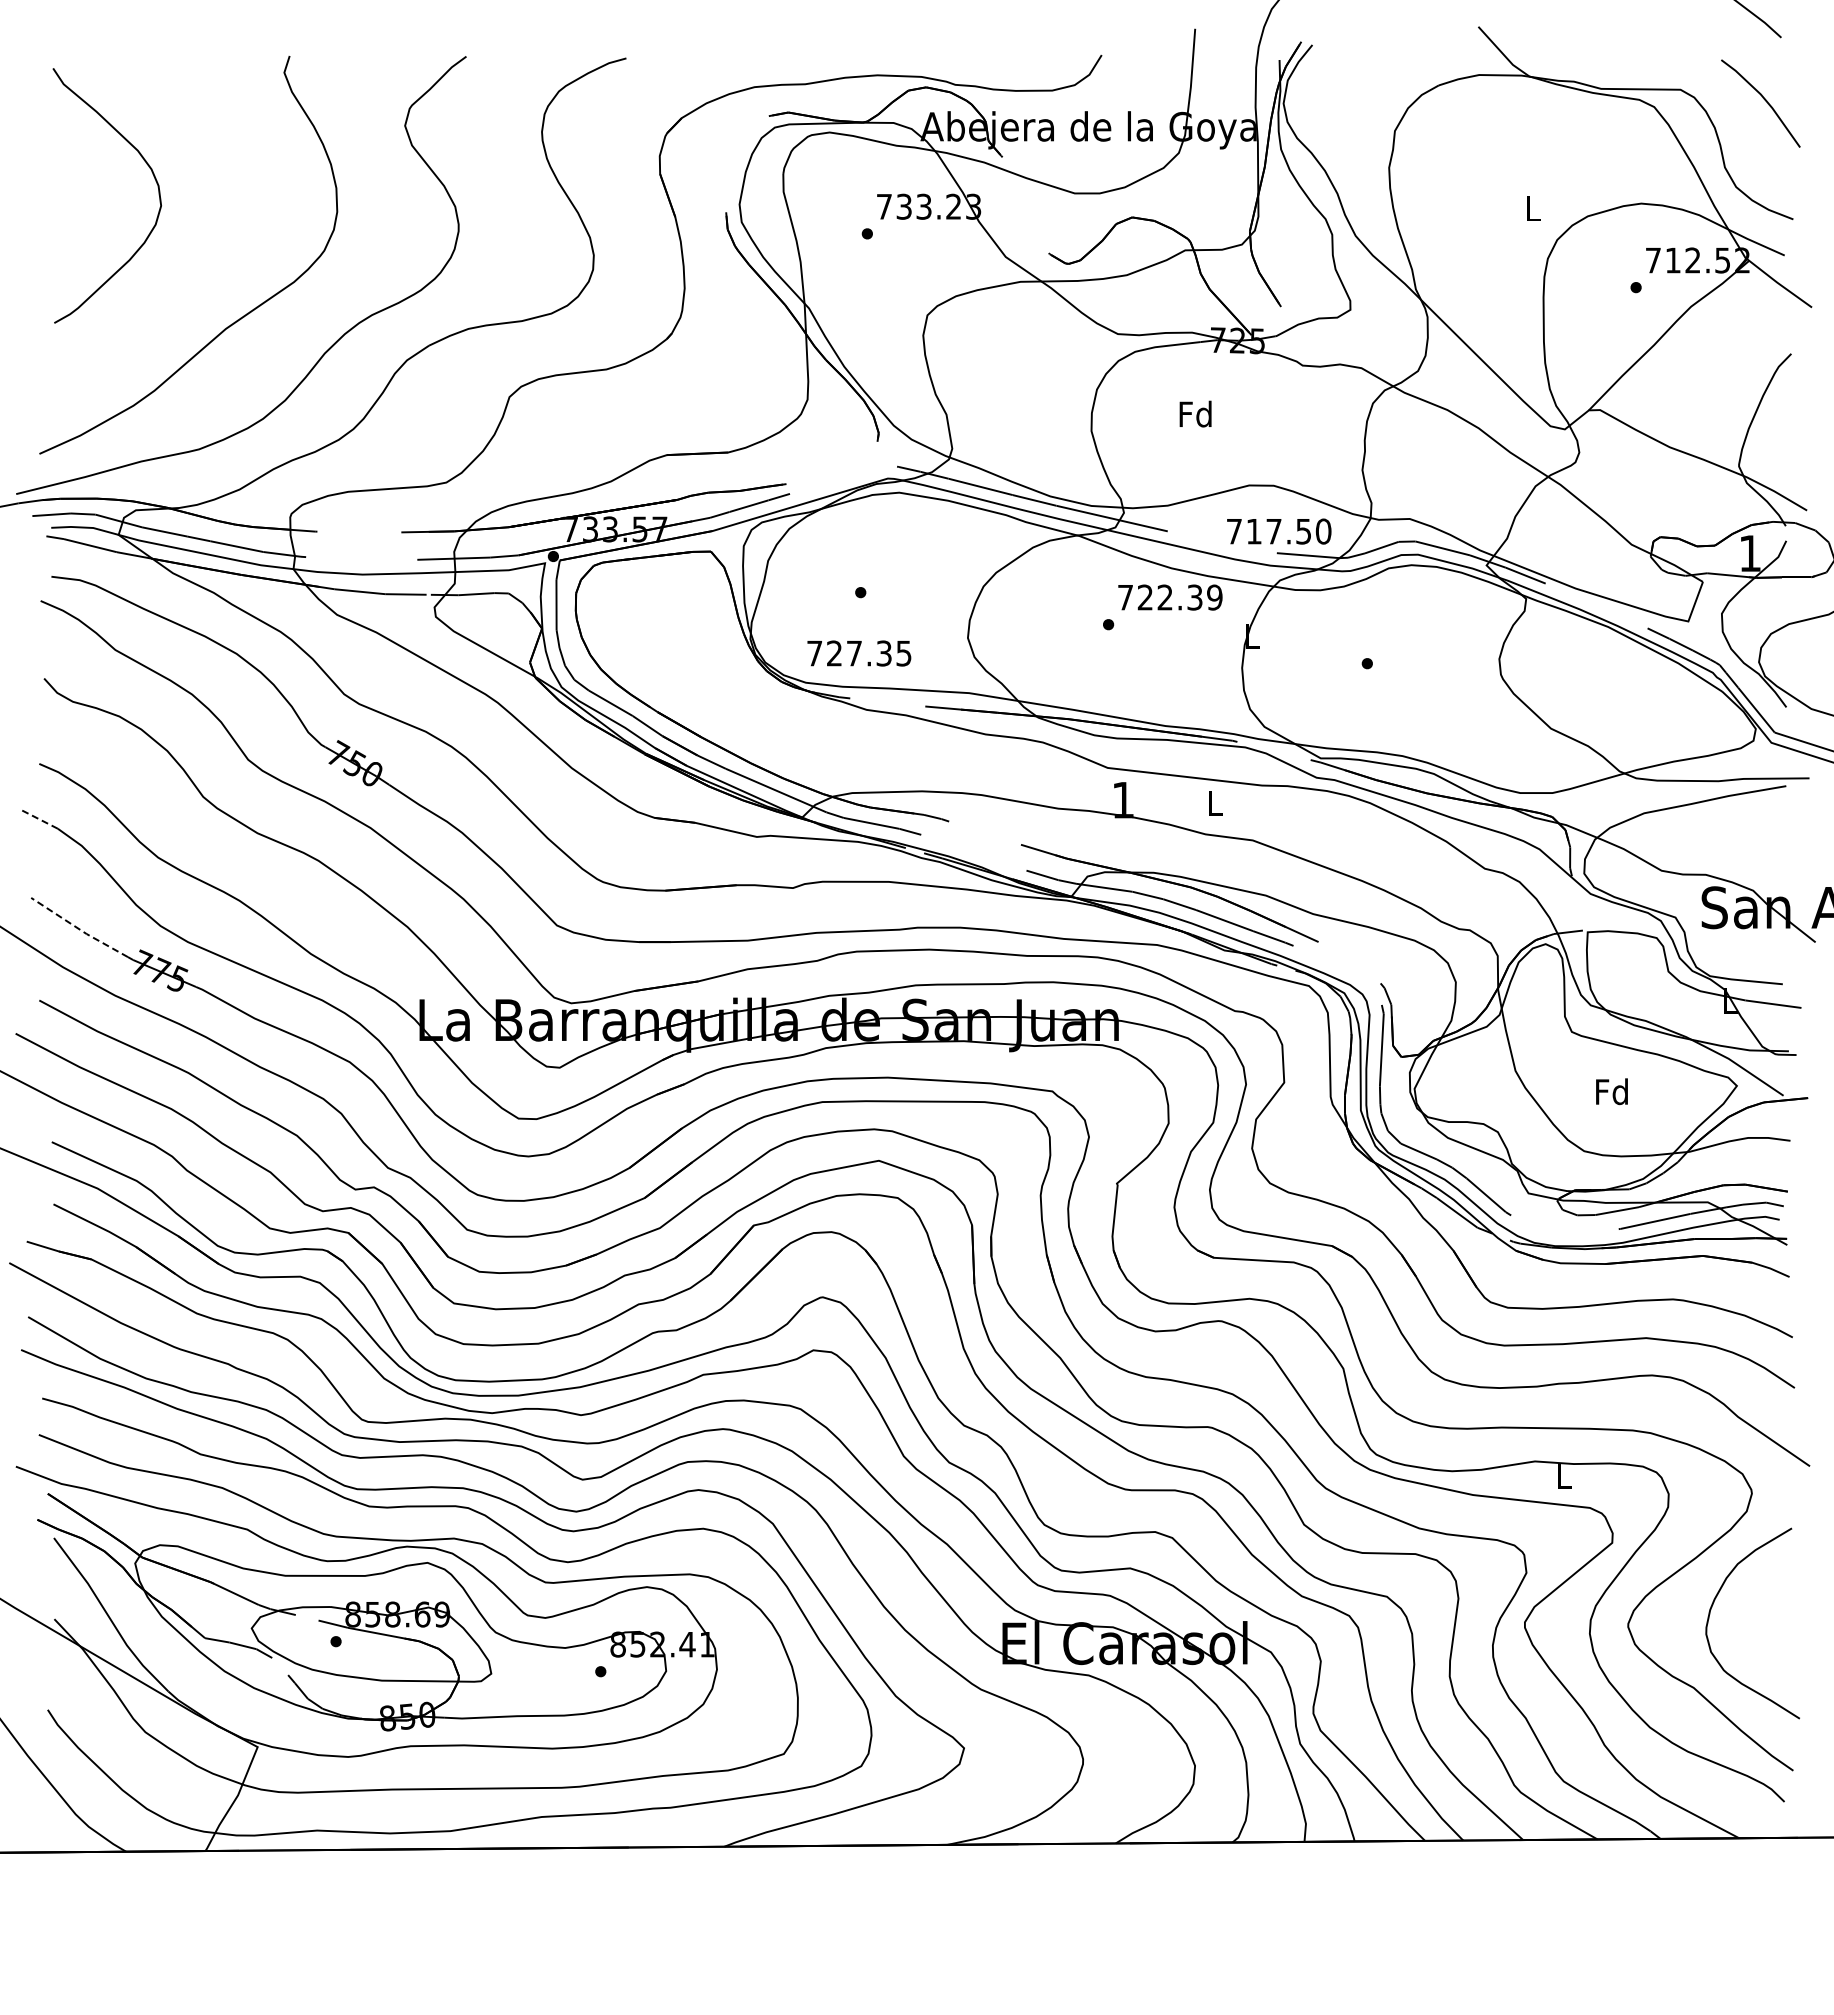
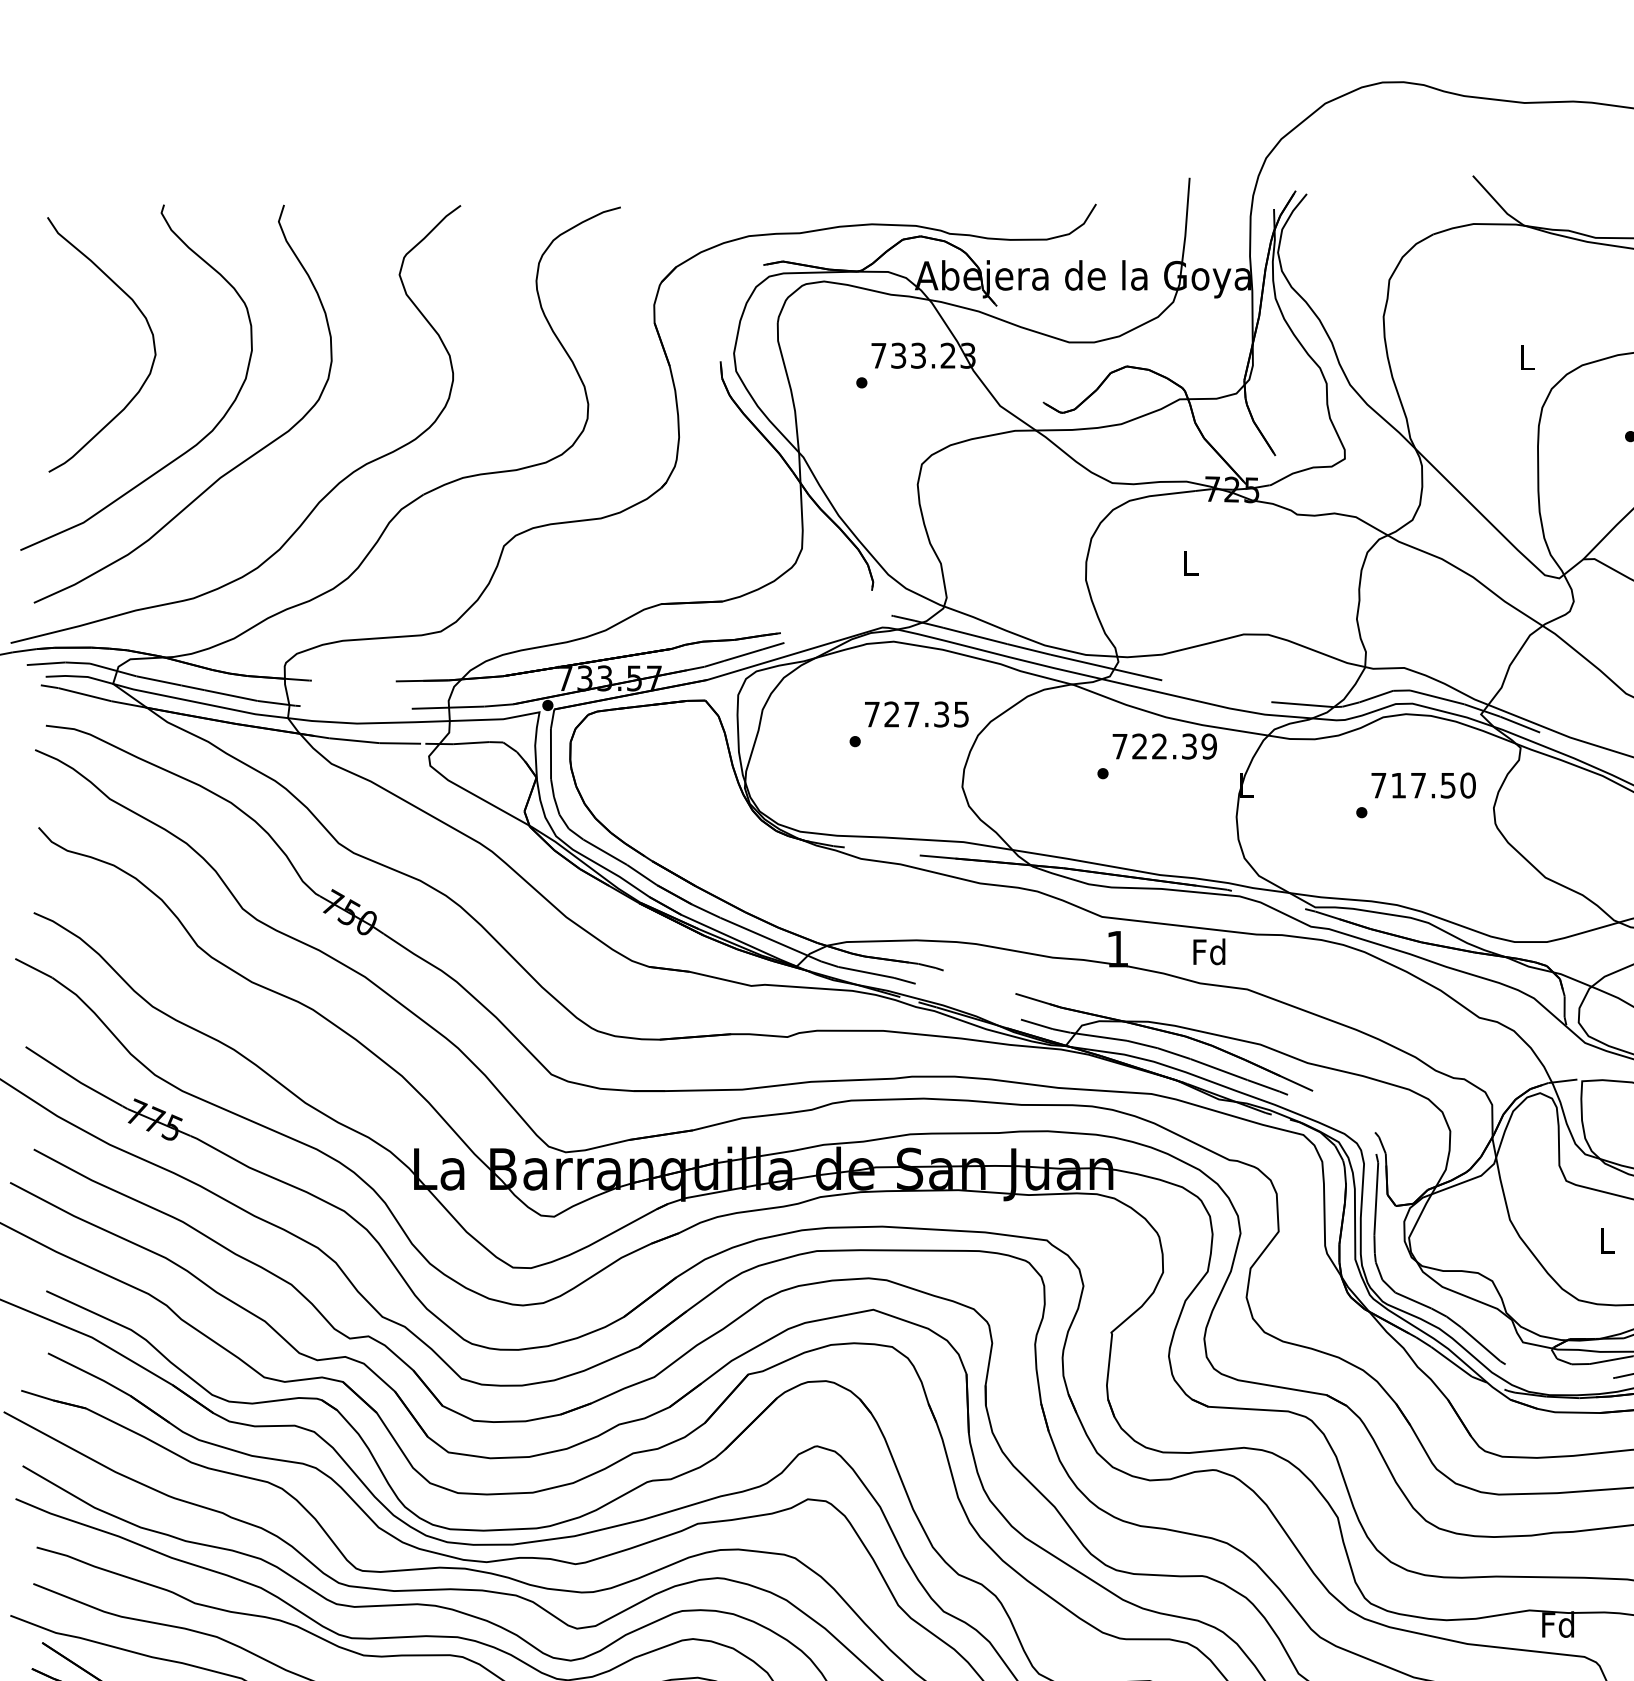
curve: (193, 300) -> (187, 449), added
text: (1195, 413) -> (1189, 562), Fd -> L
text: (1279, 531) -> (1423, 785), moved
text: (859, 653) -> (916, 714), moved
text: (1214, 802) -> (1208, 951), L -> Fd
line: (39, 819) -> (33, 968), dashed -> solid
line: (79, 929) -> (73, 1078), dashed -> solid
text: (1611, 1091) -> (1605, 1240), Fd -> L
text: (1563, 1475) -> (1557, 1624), L -> Fd

